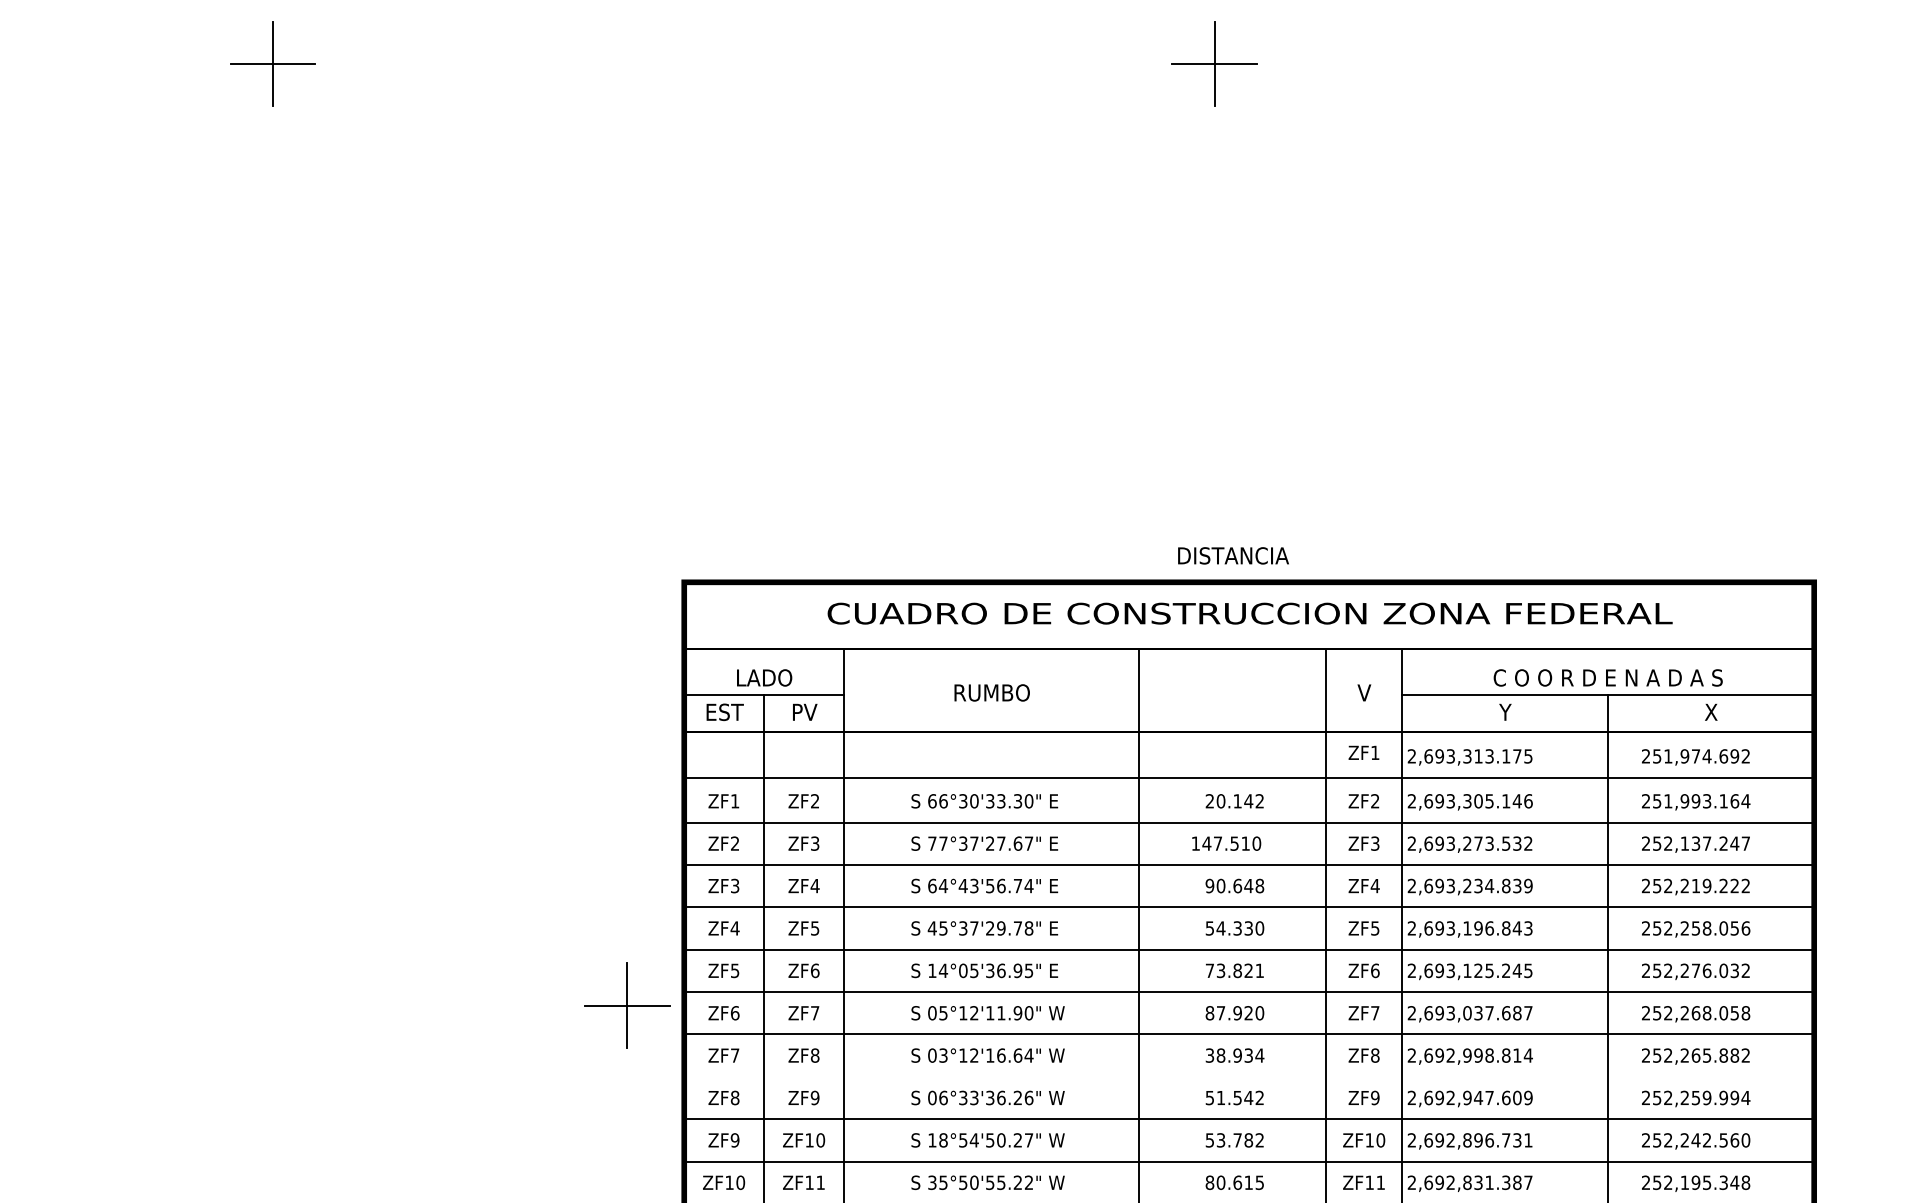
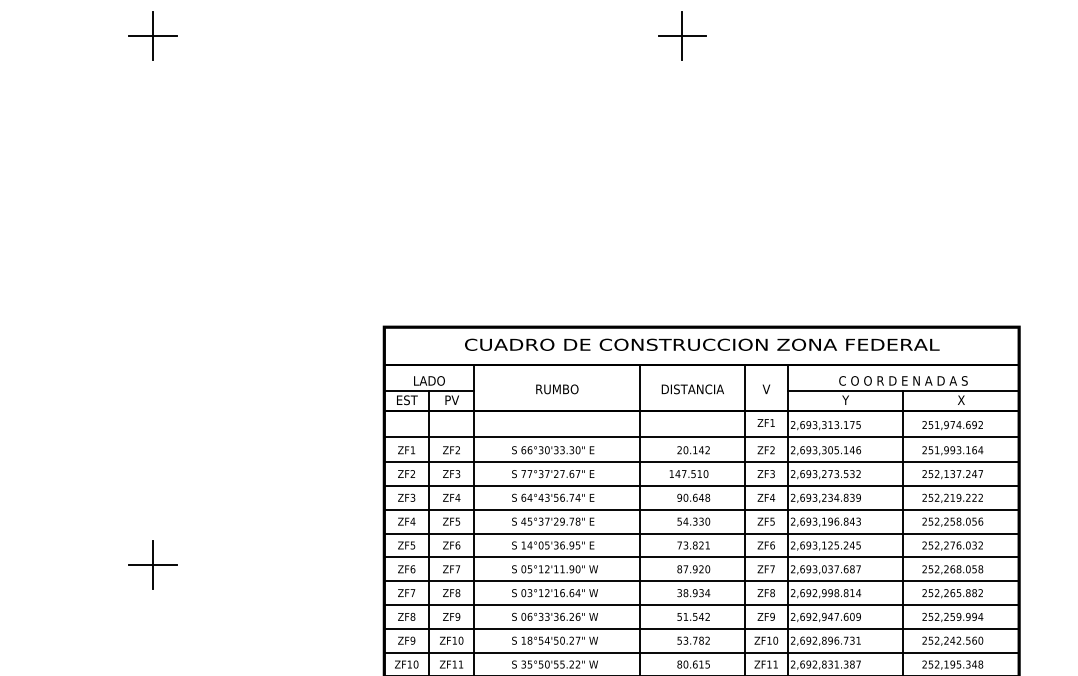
text: (1232, 556) -> (692, 389), moved
part: (625, 1004) -> (152, 564), moved
line: (1248, 1077) -> (701, 605), added

